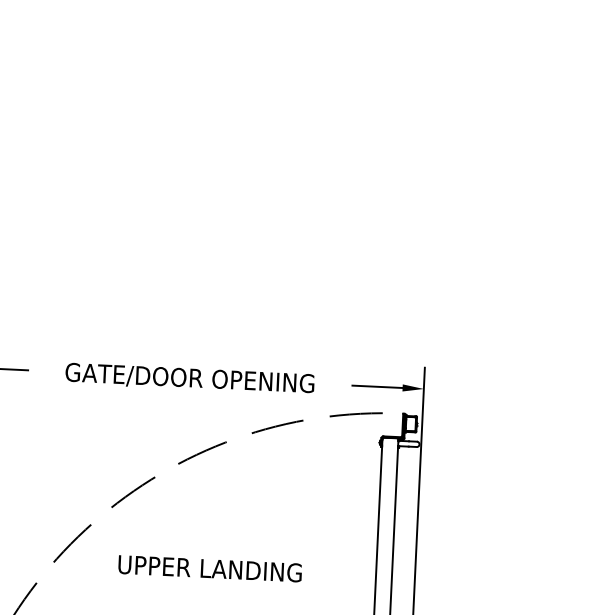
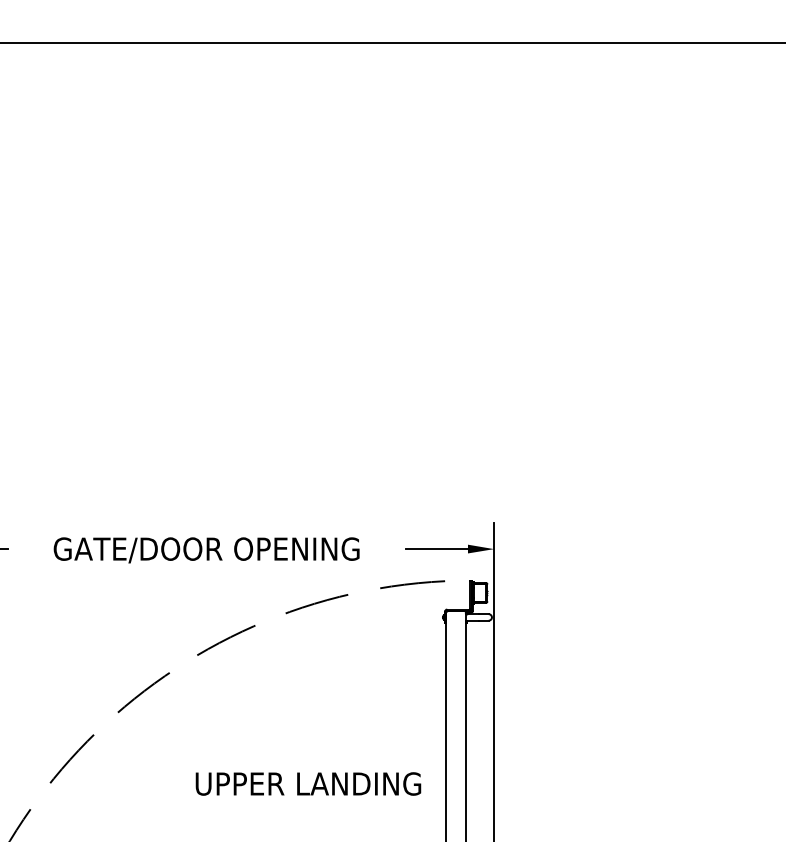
text: (210, 568) -> (308, 783), moved

